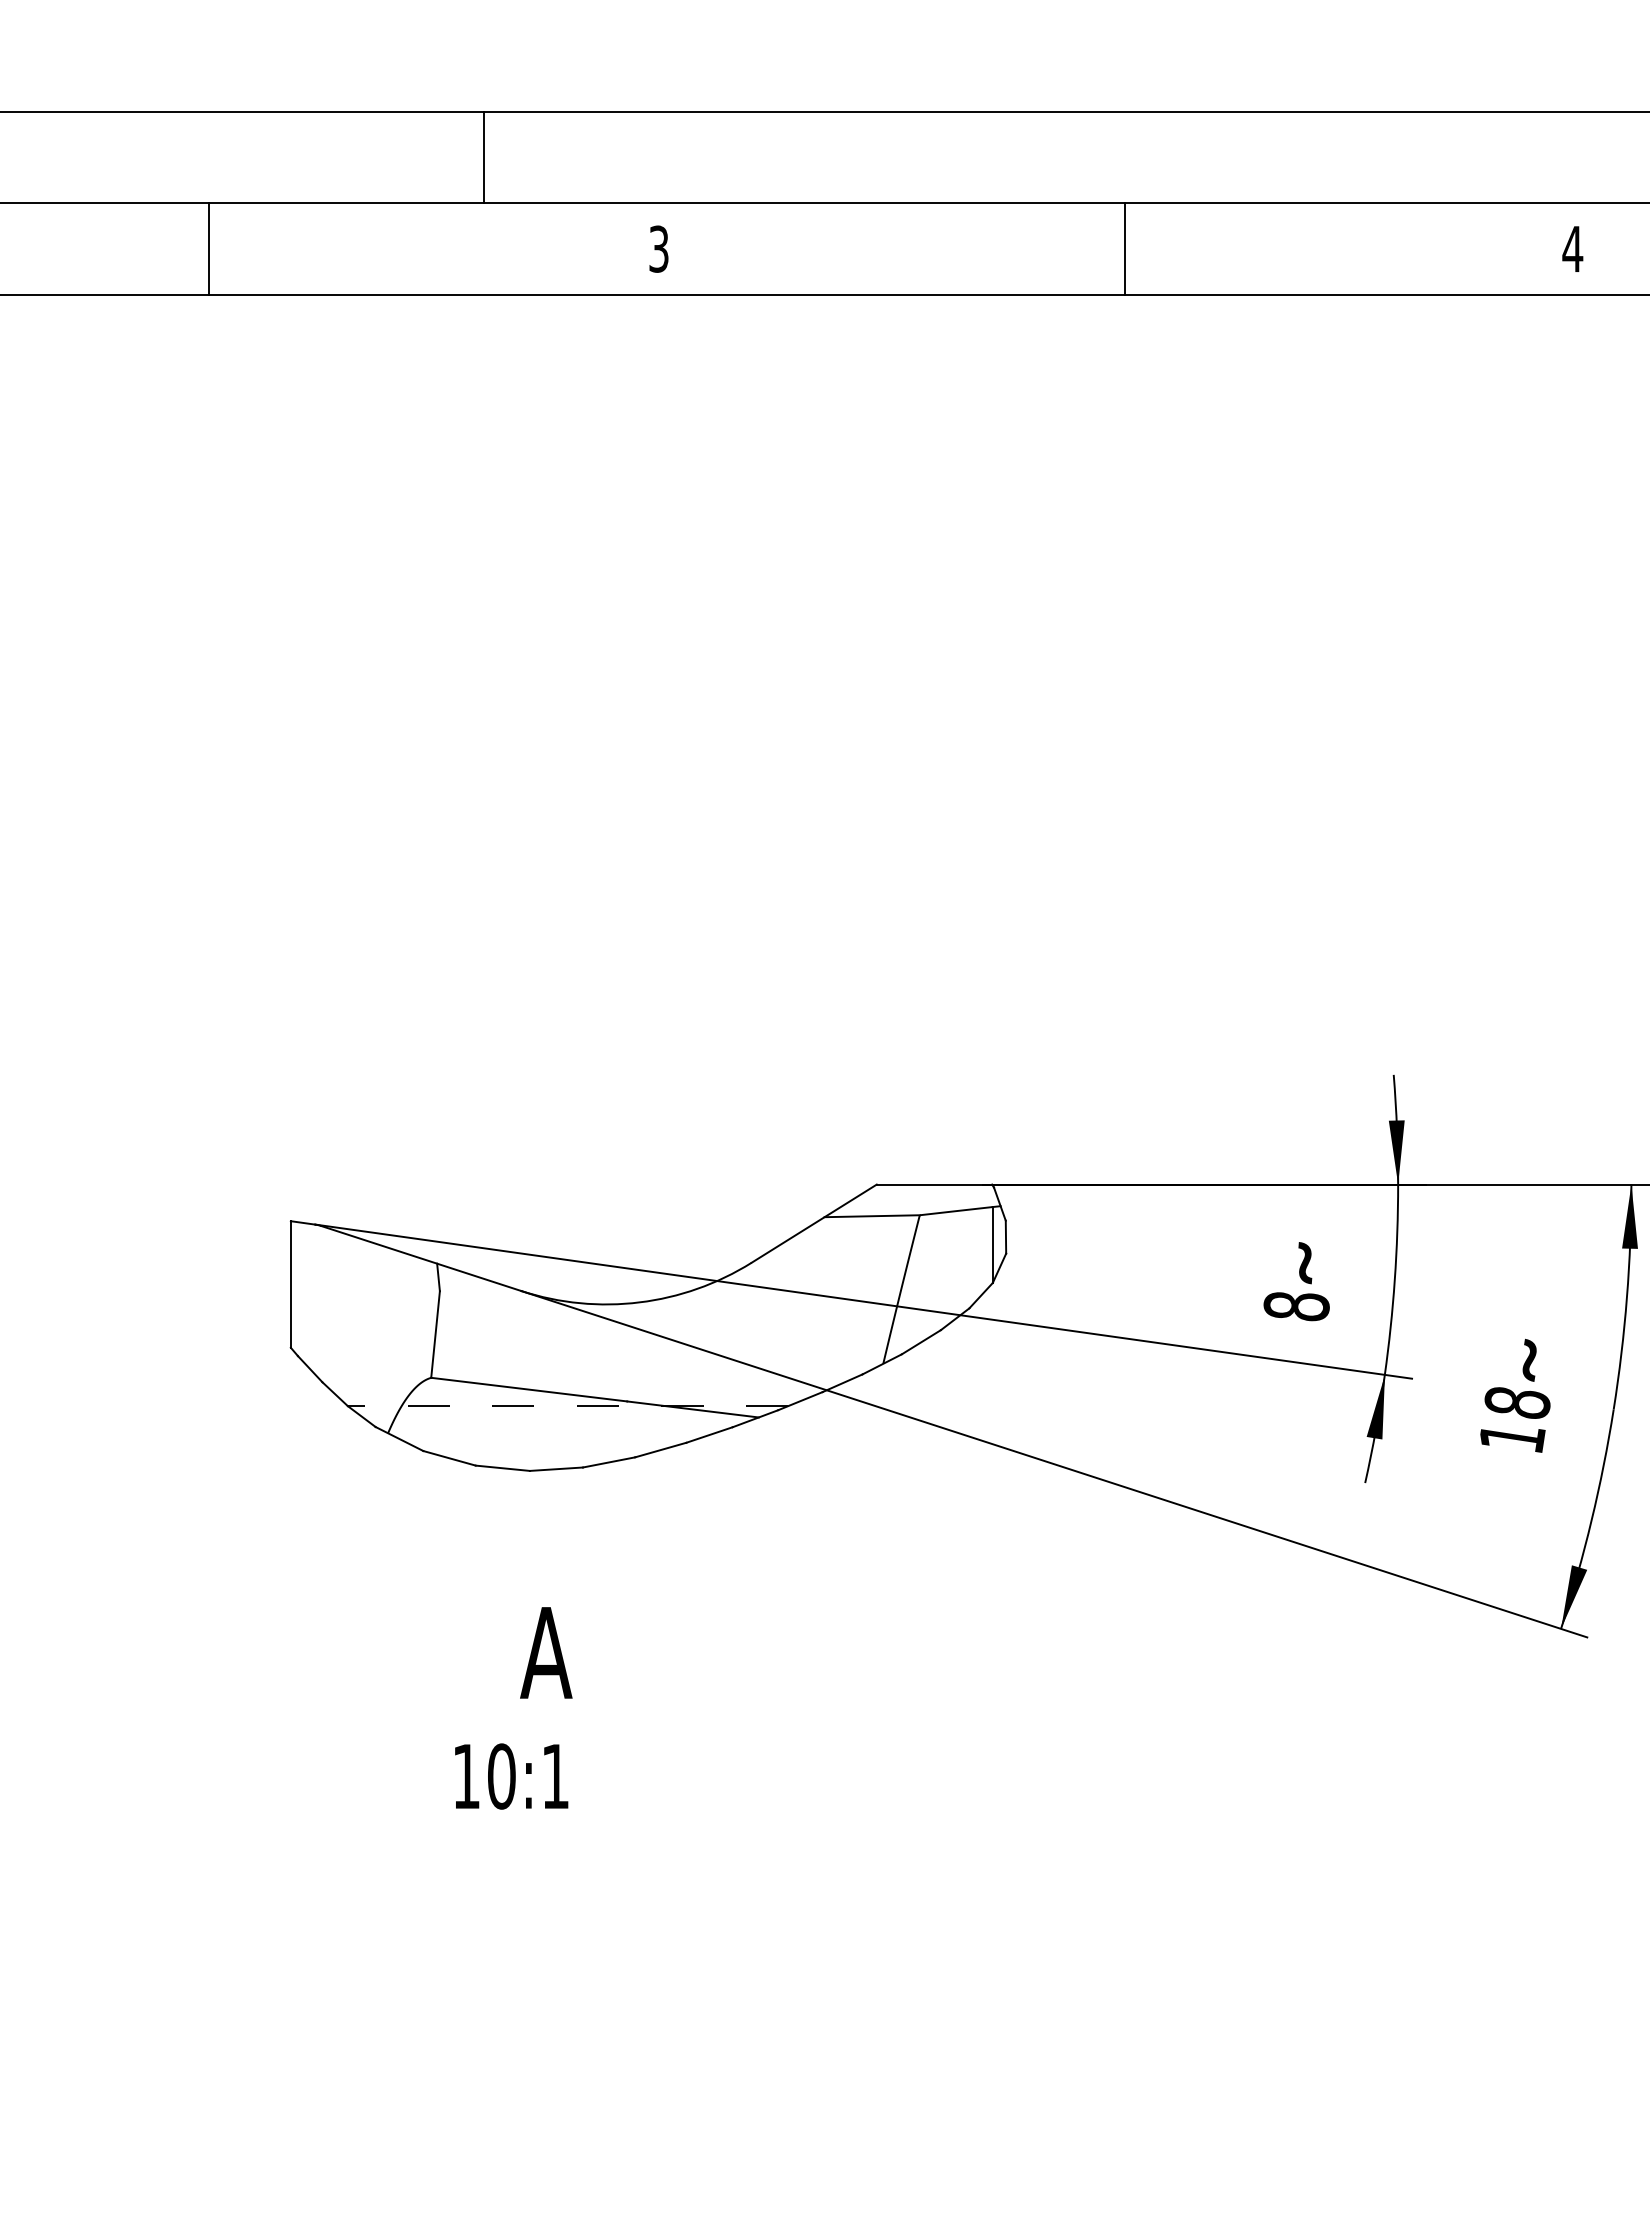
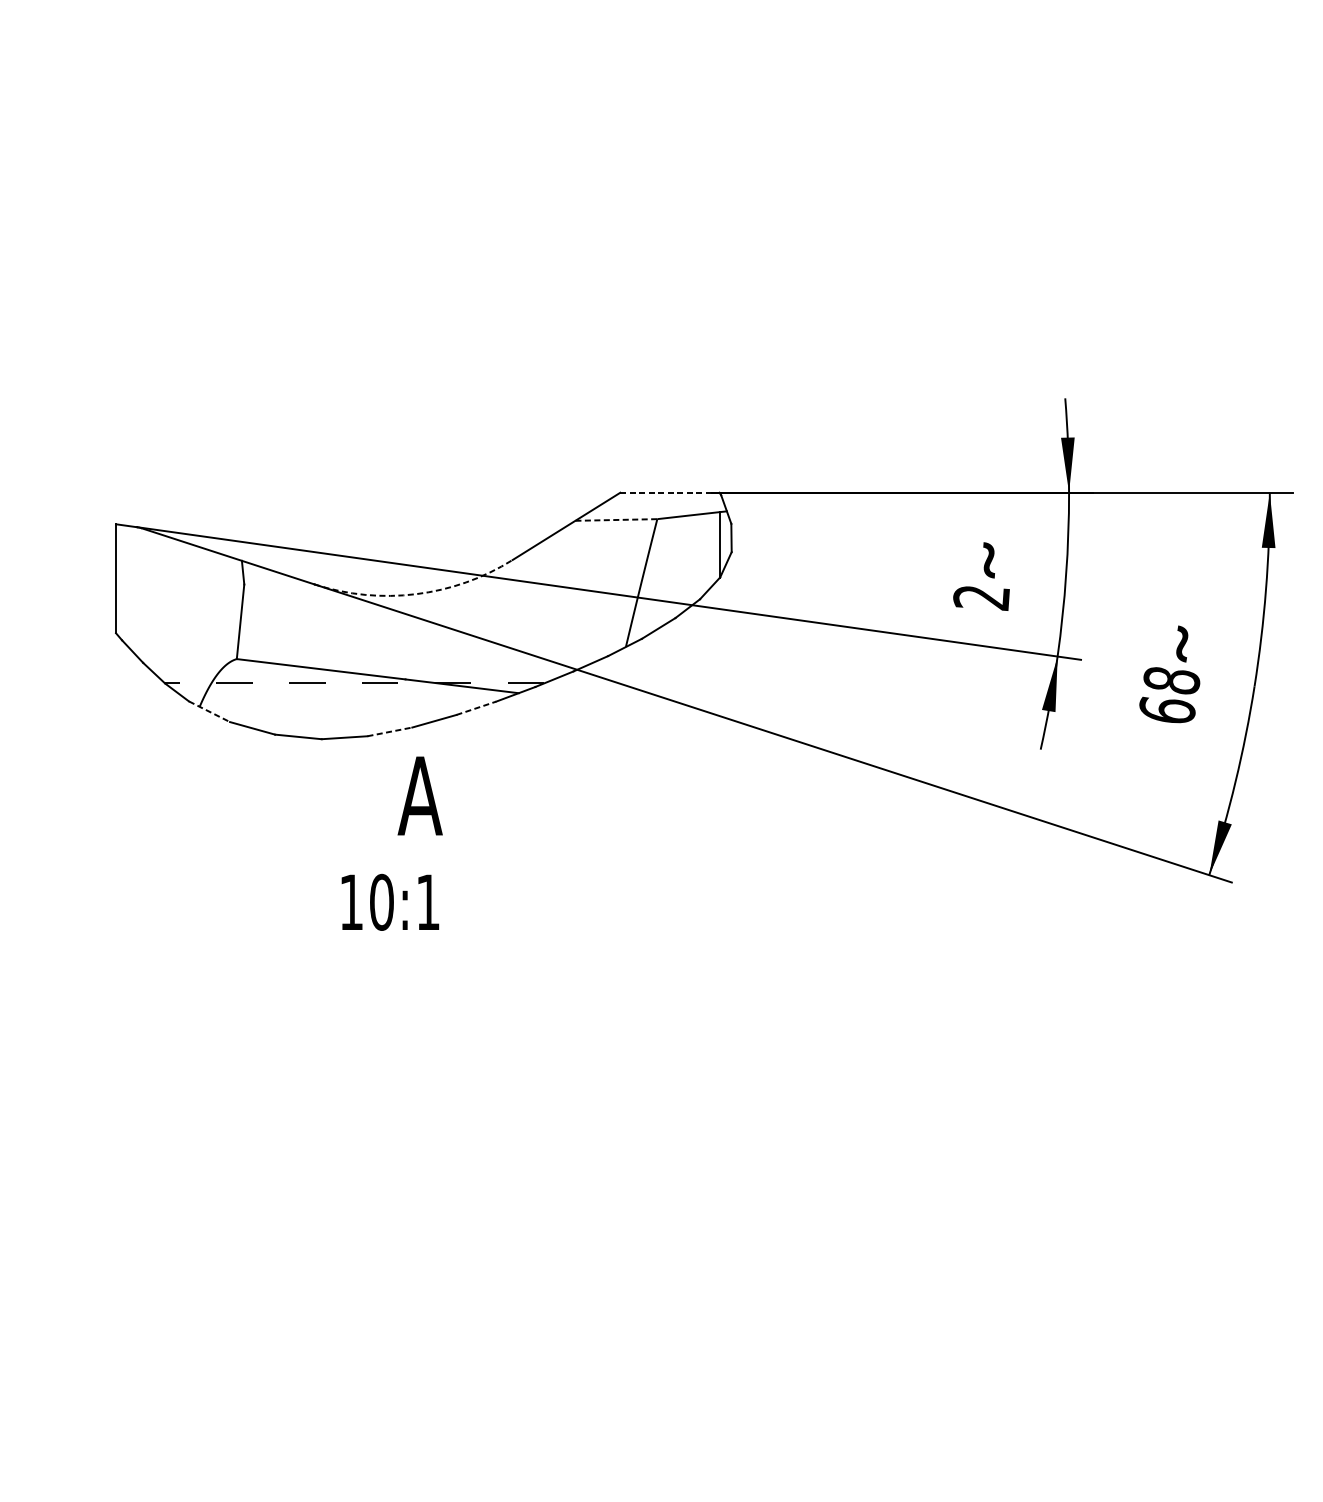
line: (934, 1184) -> (669, 492), solid -> dashed
line: (872, 1216) -> (616, 520), solid -> dashed
arc: (639, 1302) -> (416, 594), solid -> dashed
text: (1296, 1306) -> (981, 597), 8 -> 2
line: (710, 1434) -> (477, 707), solid -> dashed
text: (1512, 1436) -> (1167, 709), 18 -> 68
line: (399, 1439) -> (209, 712), solid -> dashed
line: (609, 1462) -> (390, 731), solid -> dashed
text: (513, 1708) -> (391, 843), moved

